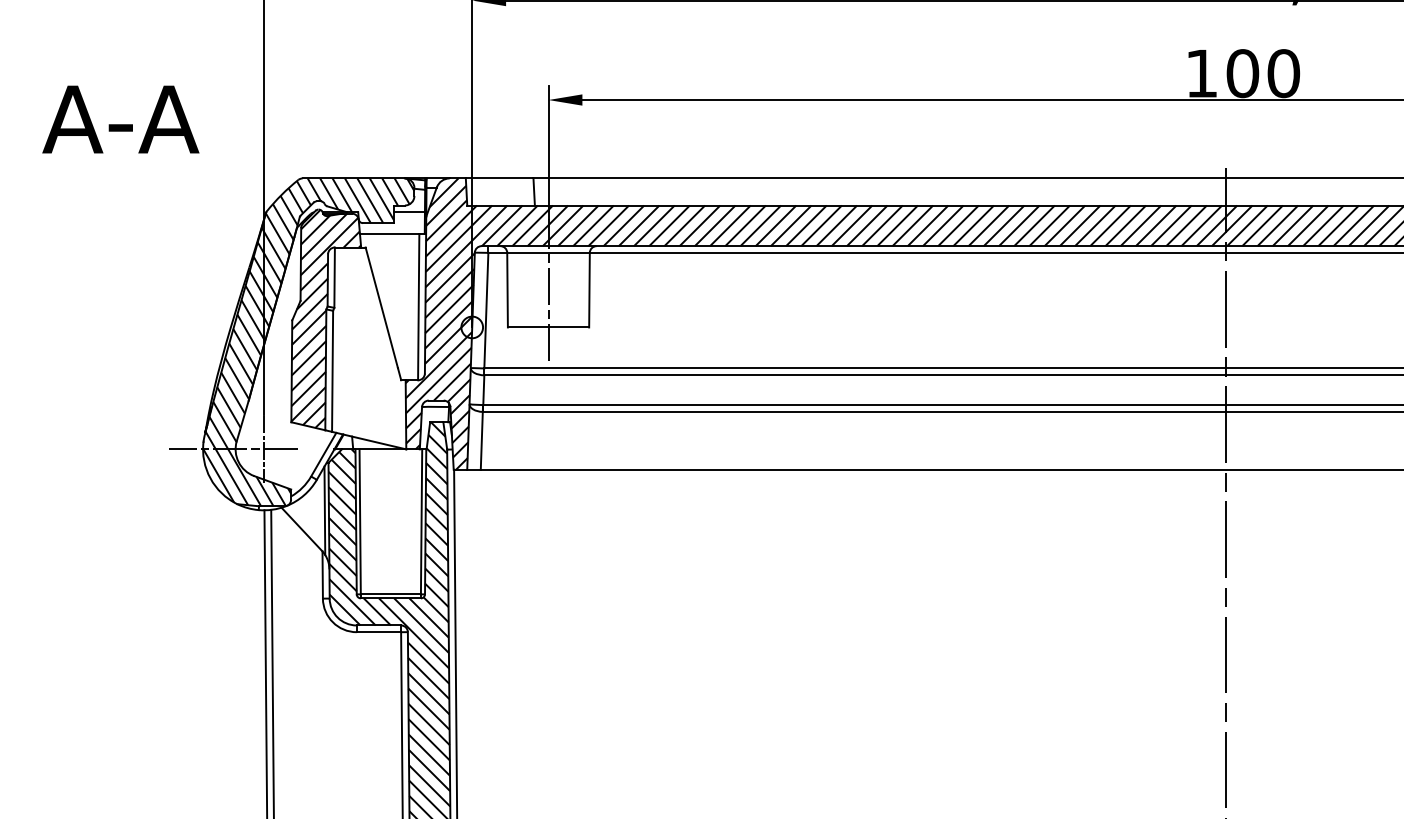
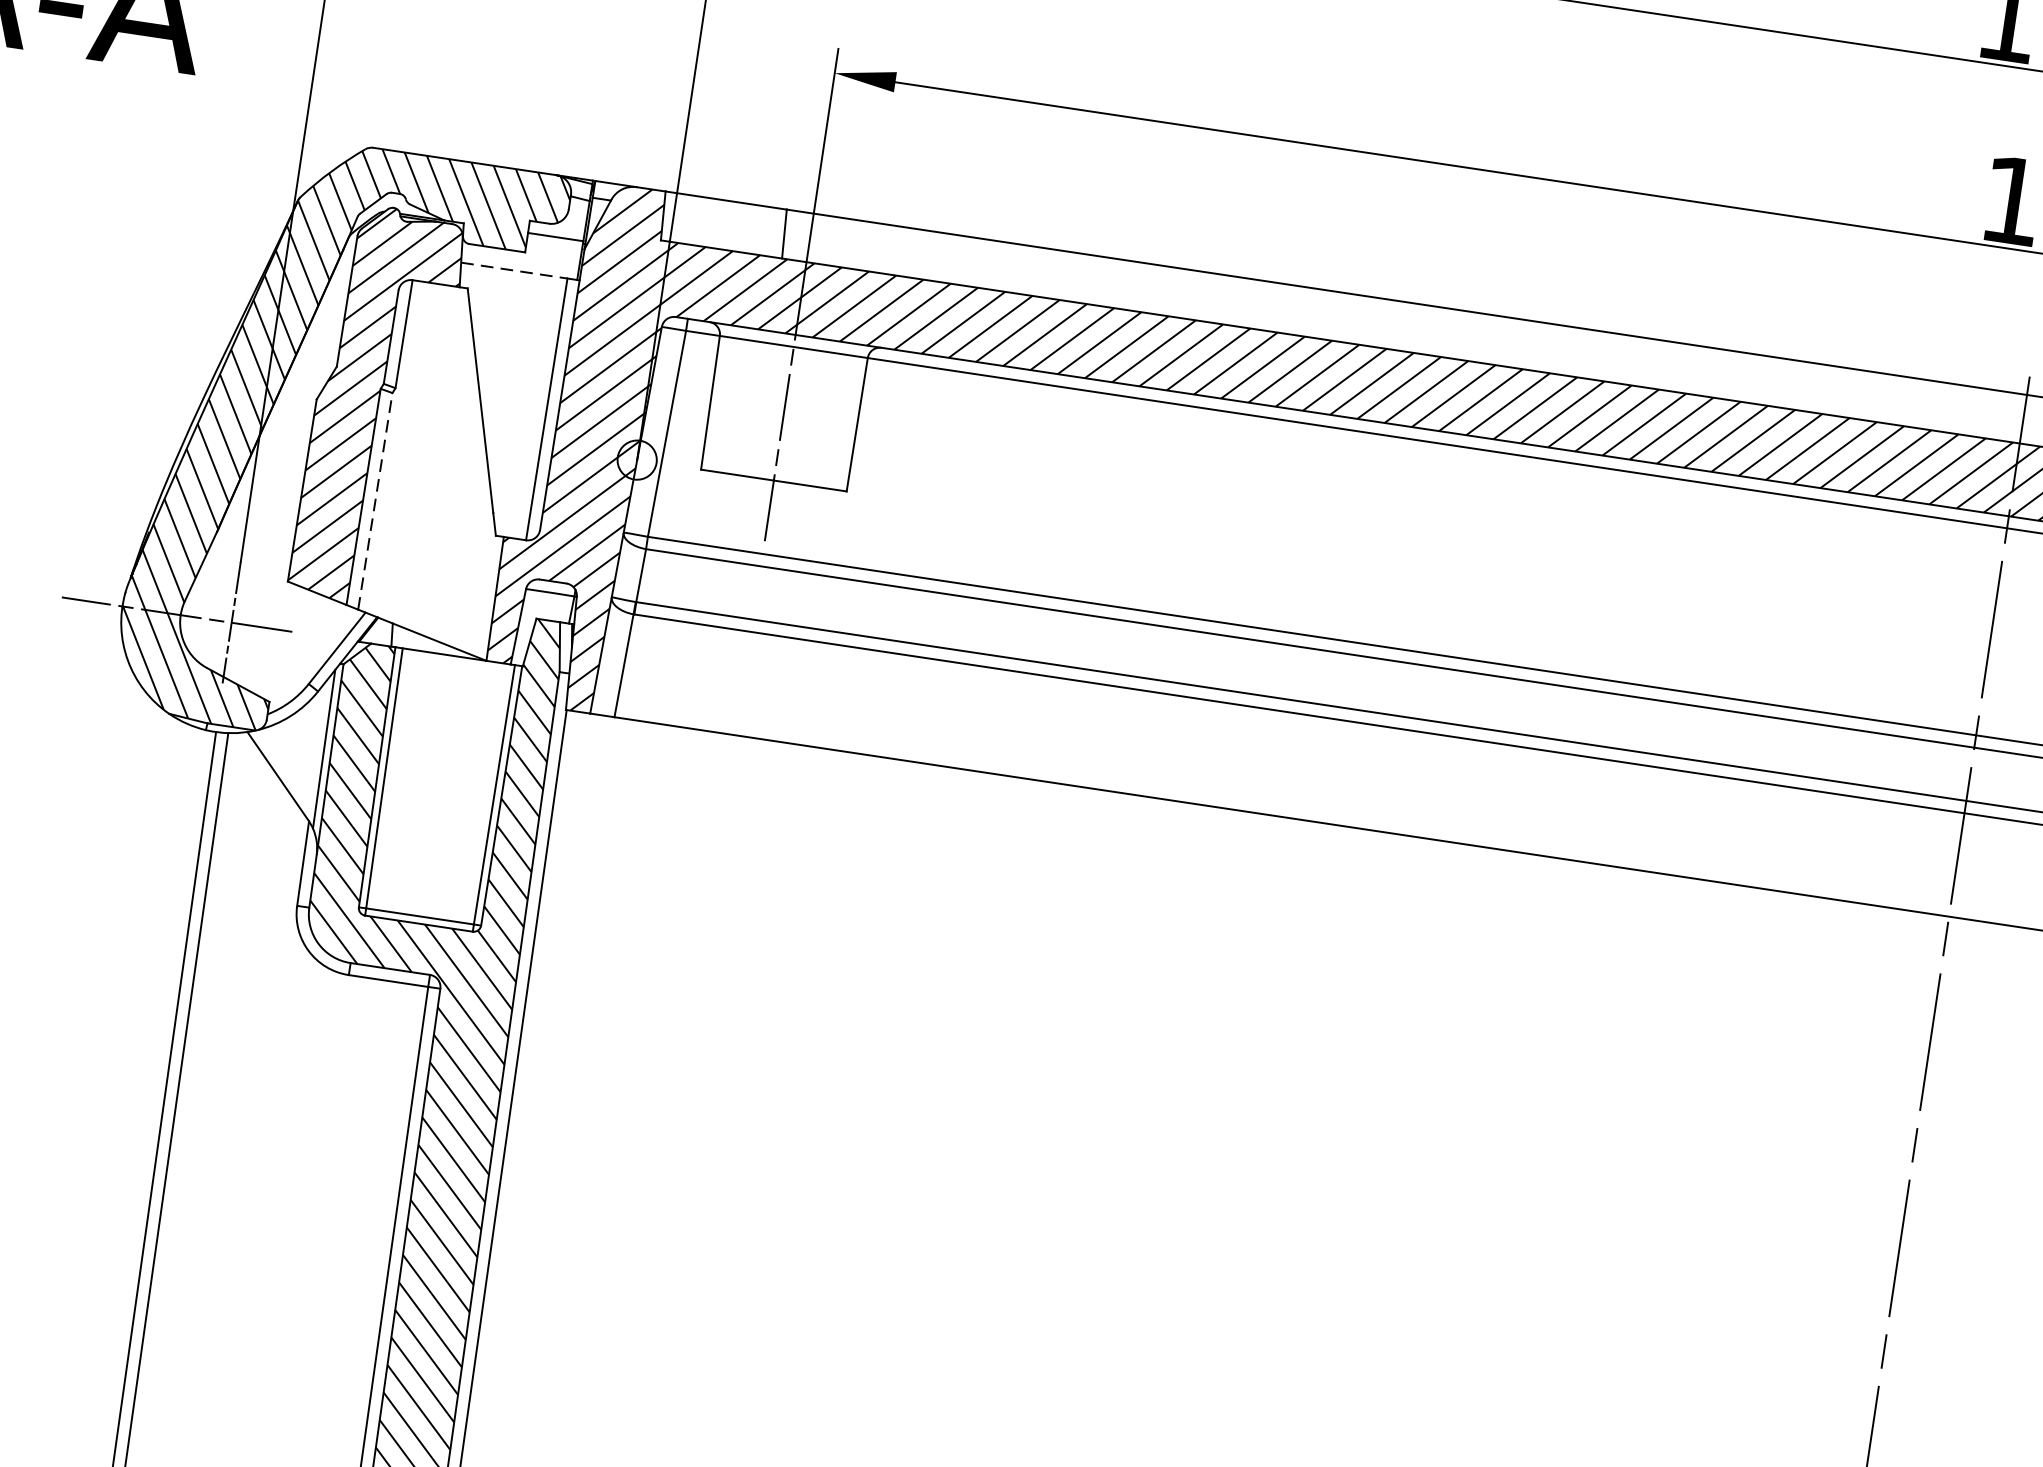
line: (389, 233) -> (514, 269), solid -> dashed
line: (332, 371) -> (375, 501), solid -> dashed

